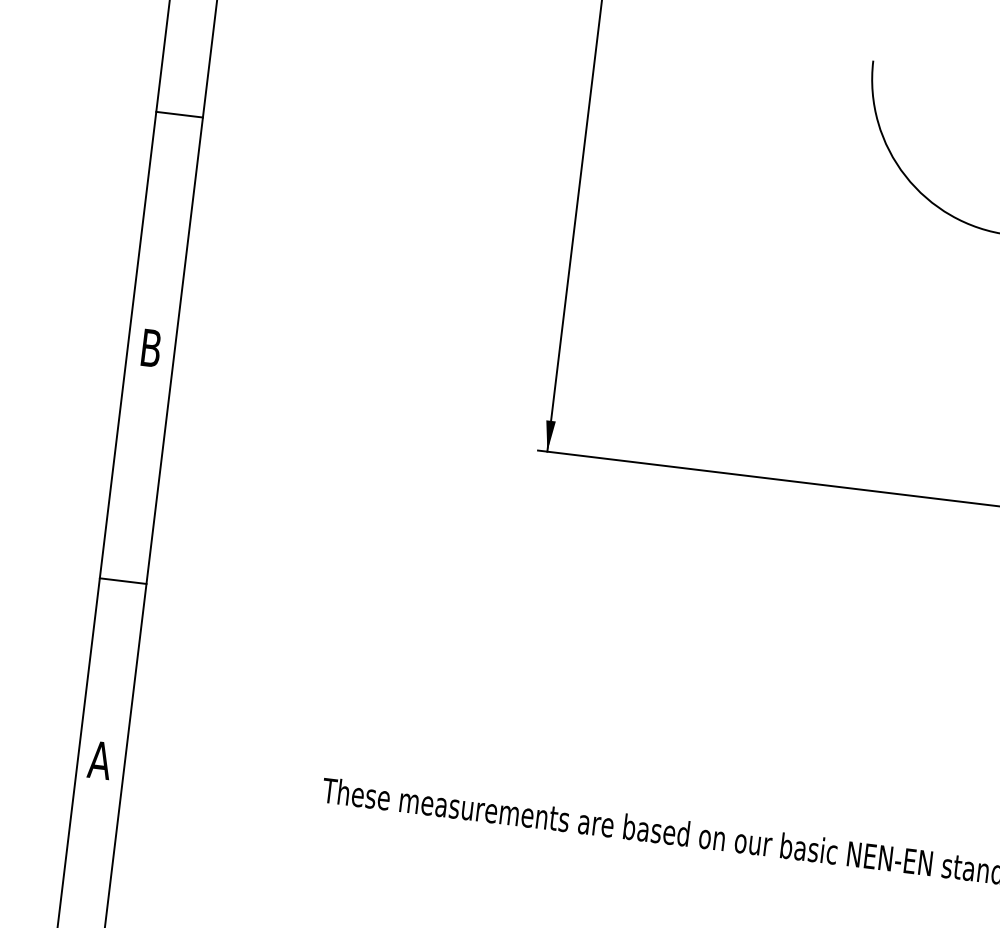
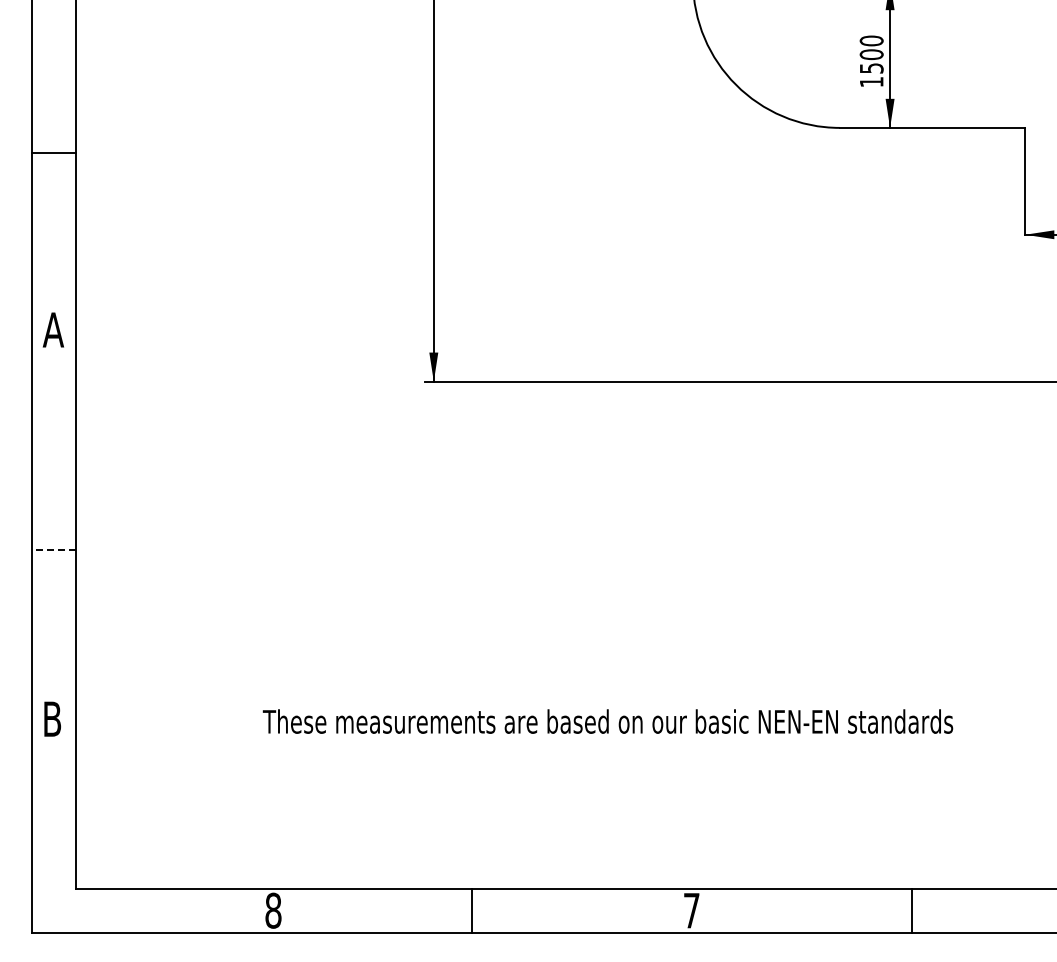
line: (179, 114) -> (53, 152), moved
text: (151, 347) -> (53, 329), B -> A
line: (122, 580) -> (53, 549), solid -> dashed
text: (99, 759) -> (51, 718), A -> B

